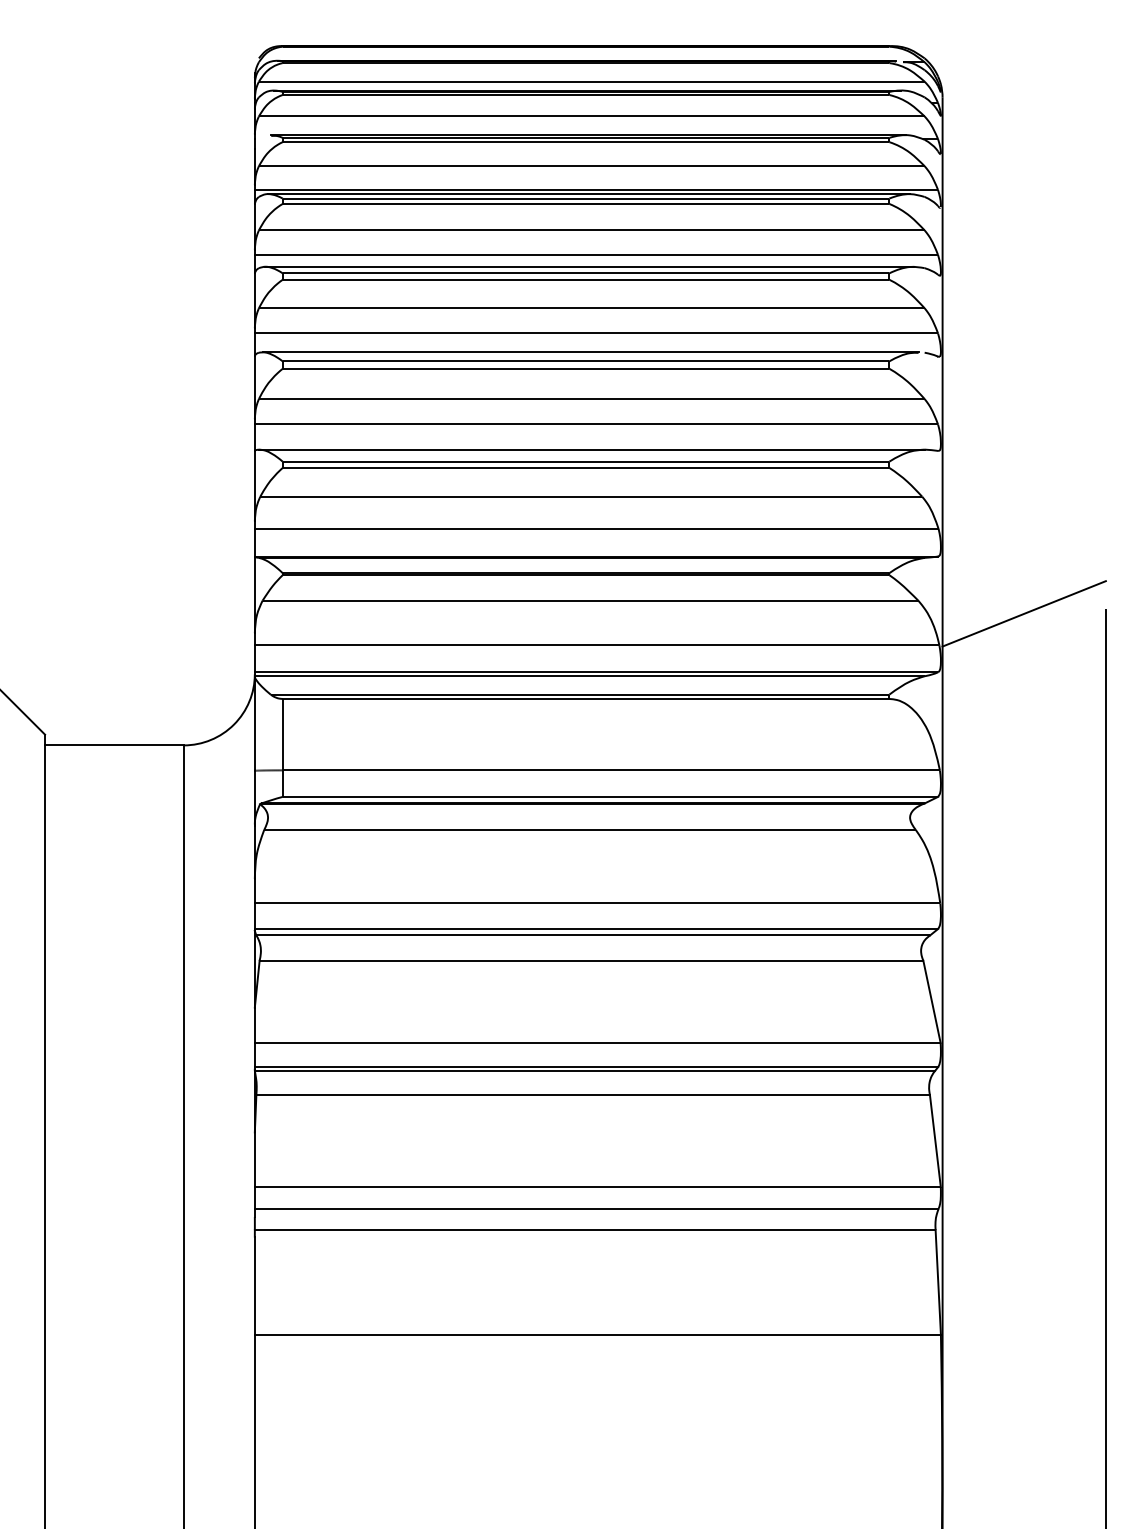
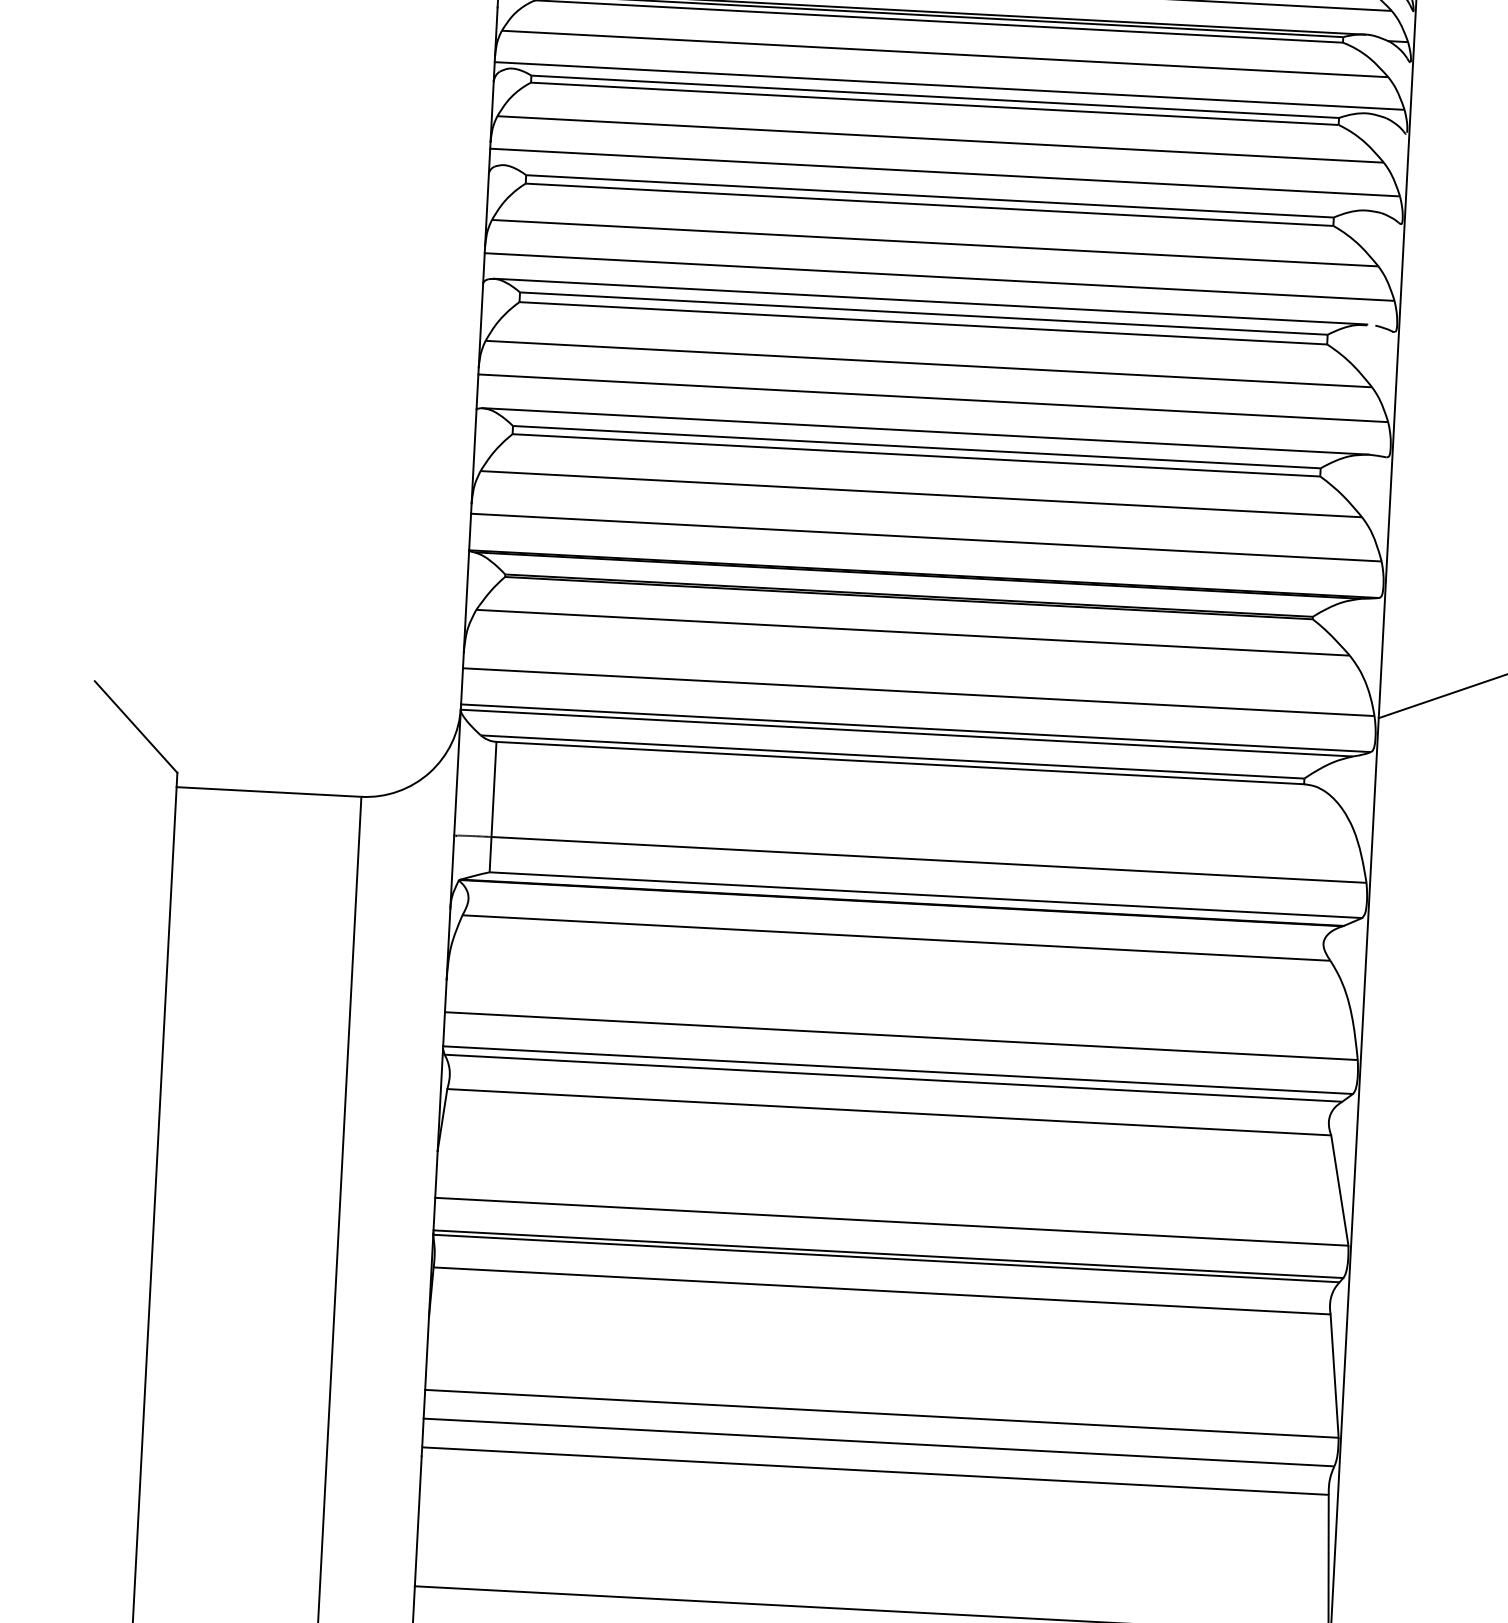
line: (588, 194) -> (938, 91), removed
line: (589, 266) -> (935, 187), removed

